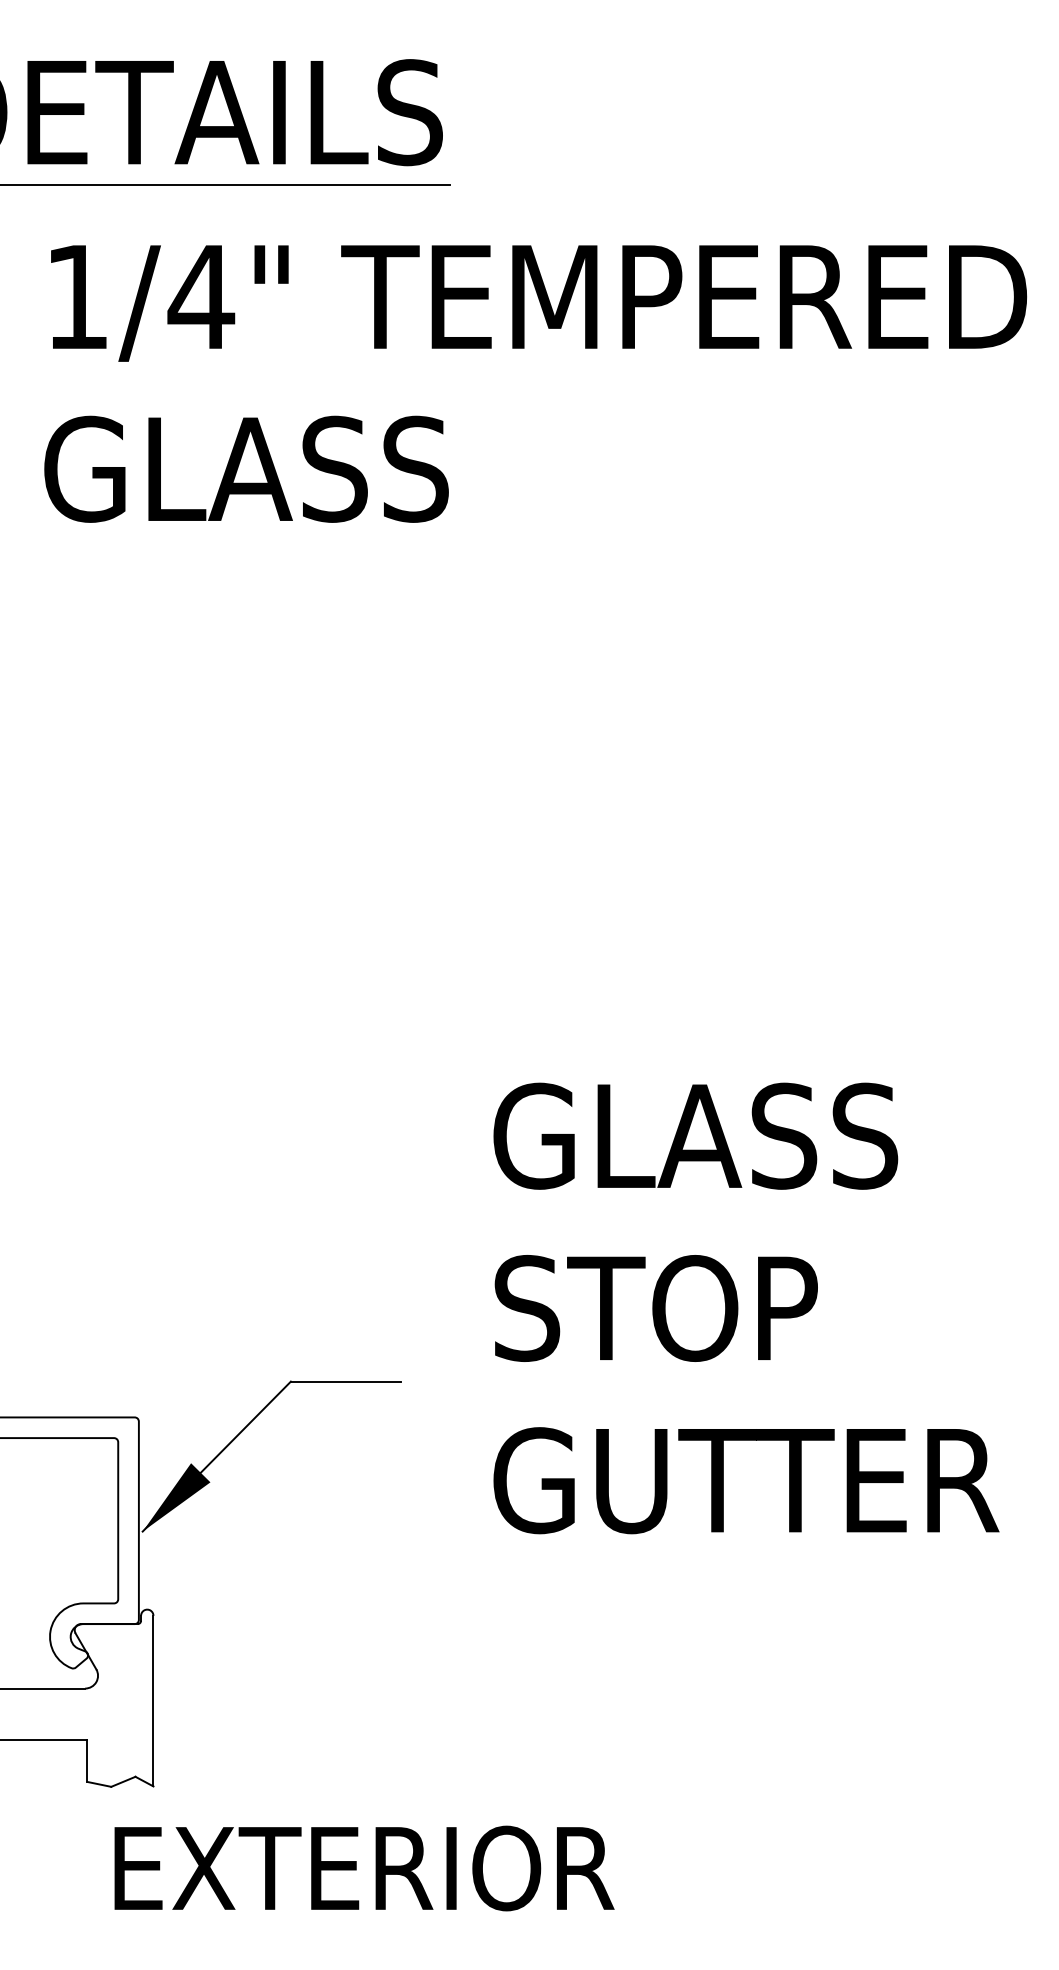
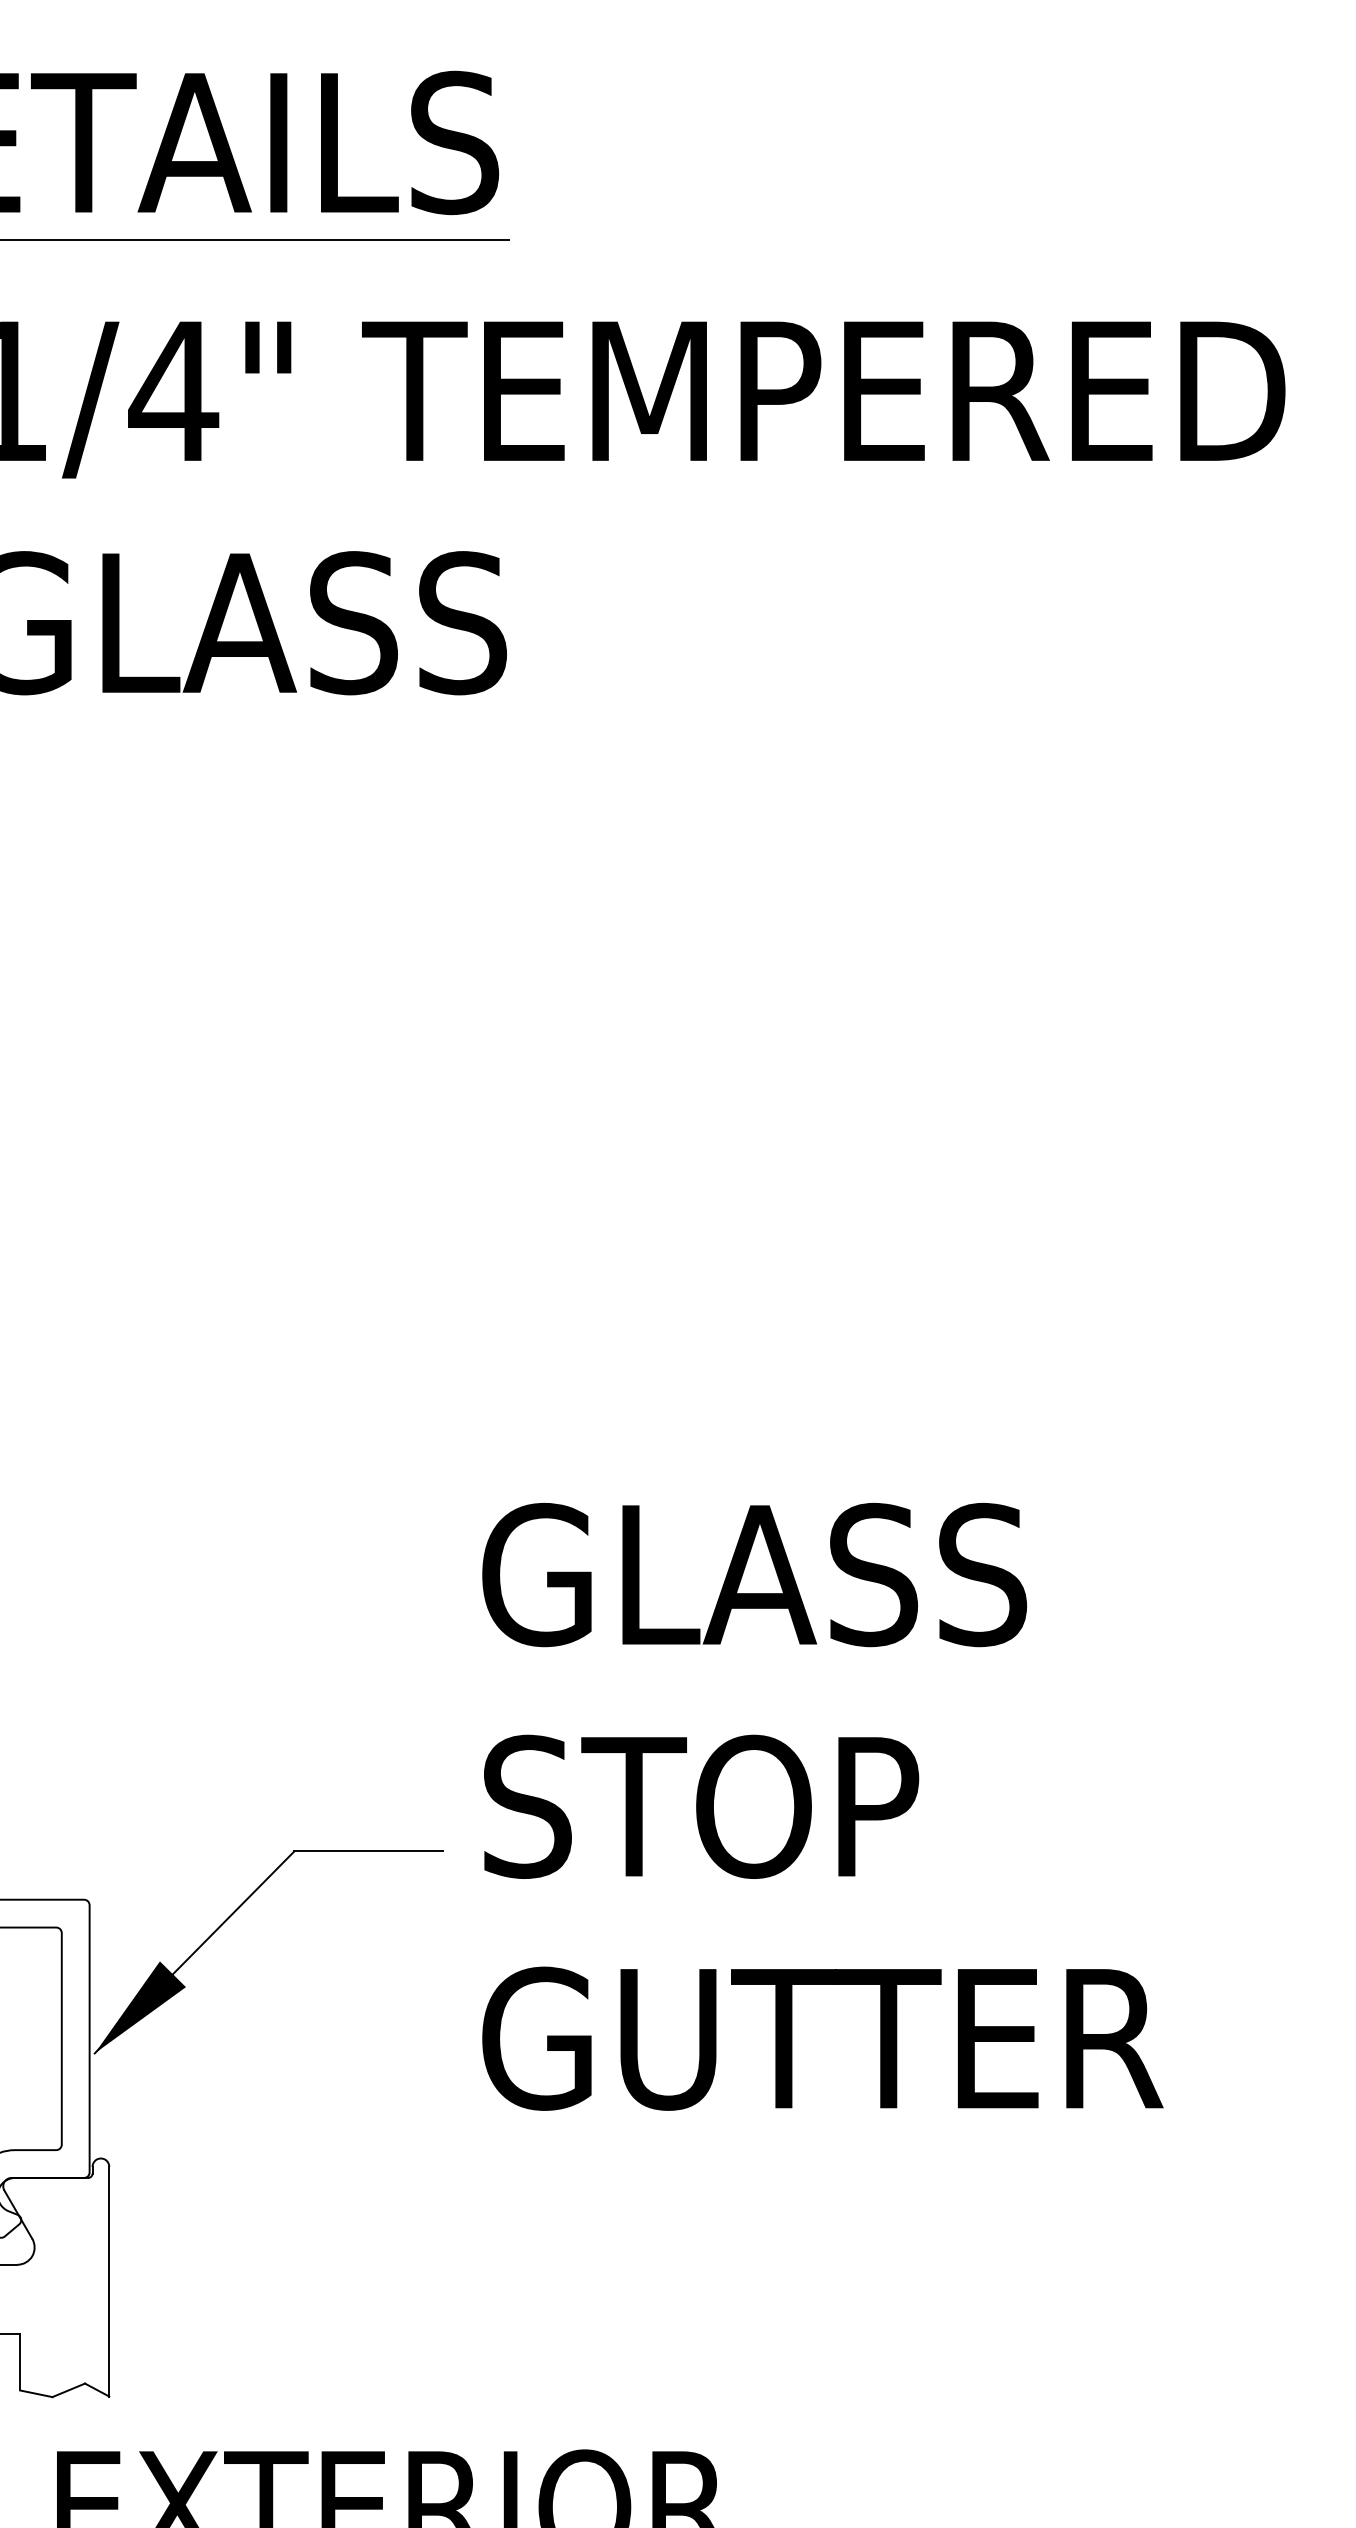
text: (746, 1308) -> (822, 1806), moved

